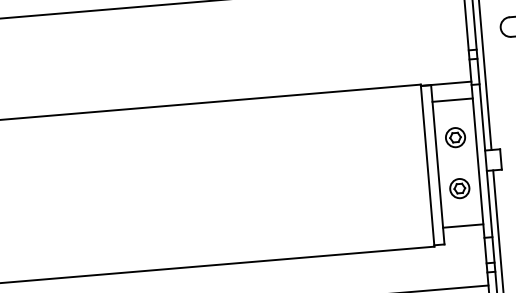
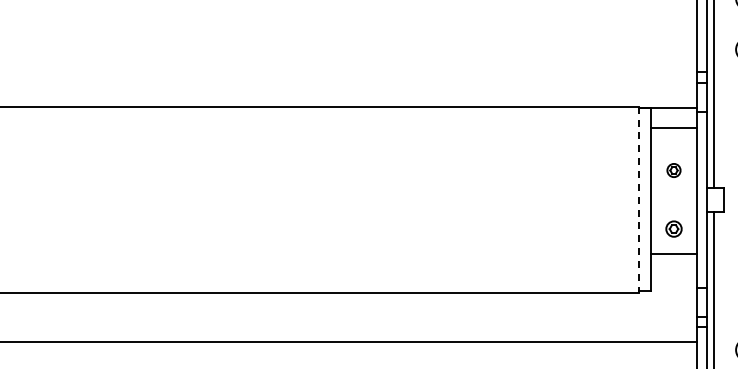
part: (455, 137) -> (673, 170), size x0.6
line: (427, 166) -> (639, 200), solid -> dashed
part: (459, 188) -> (673, 228), size x0.7
line: (463, 226) -> (674, 254), moved

